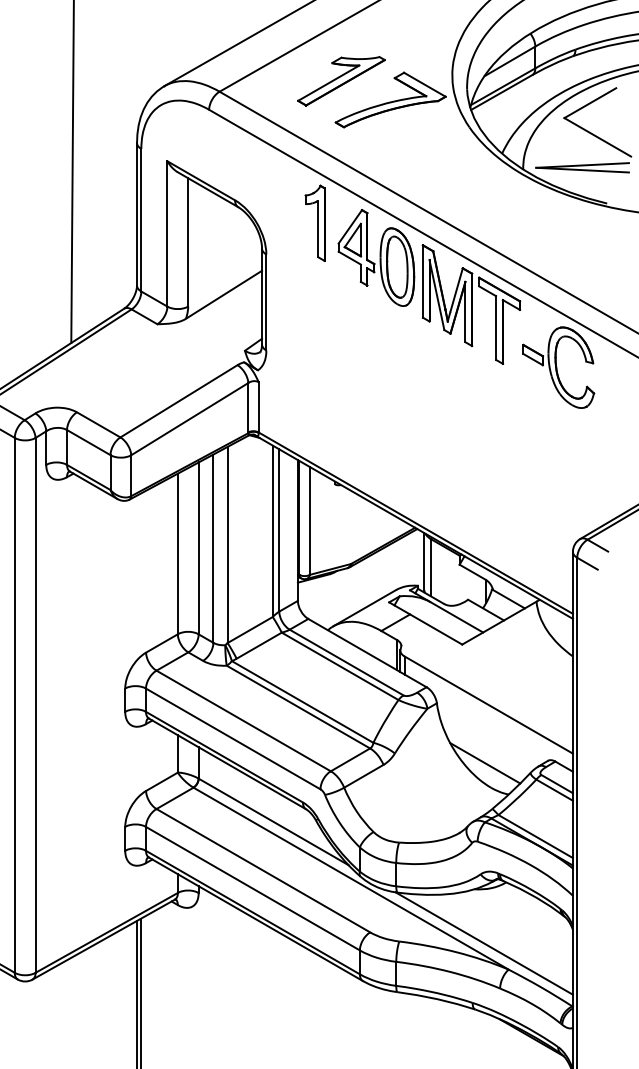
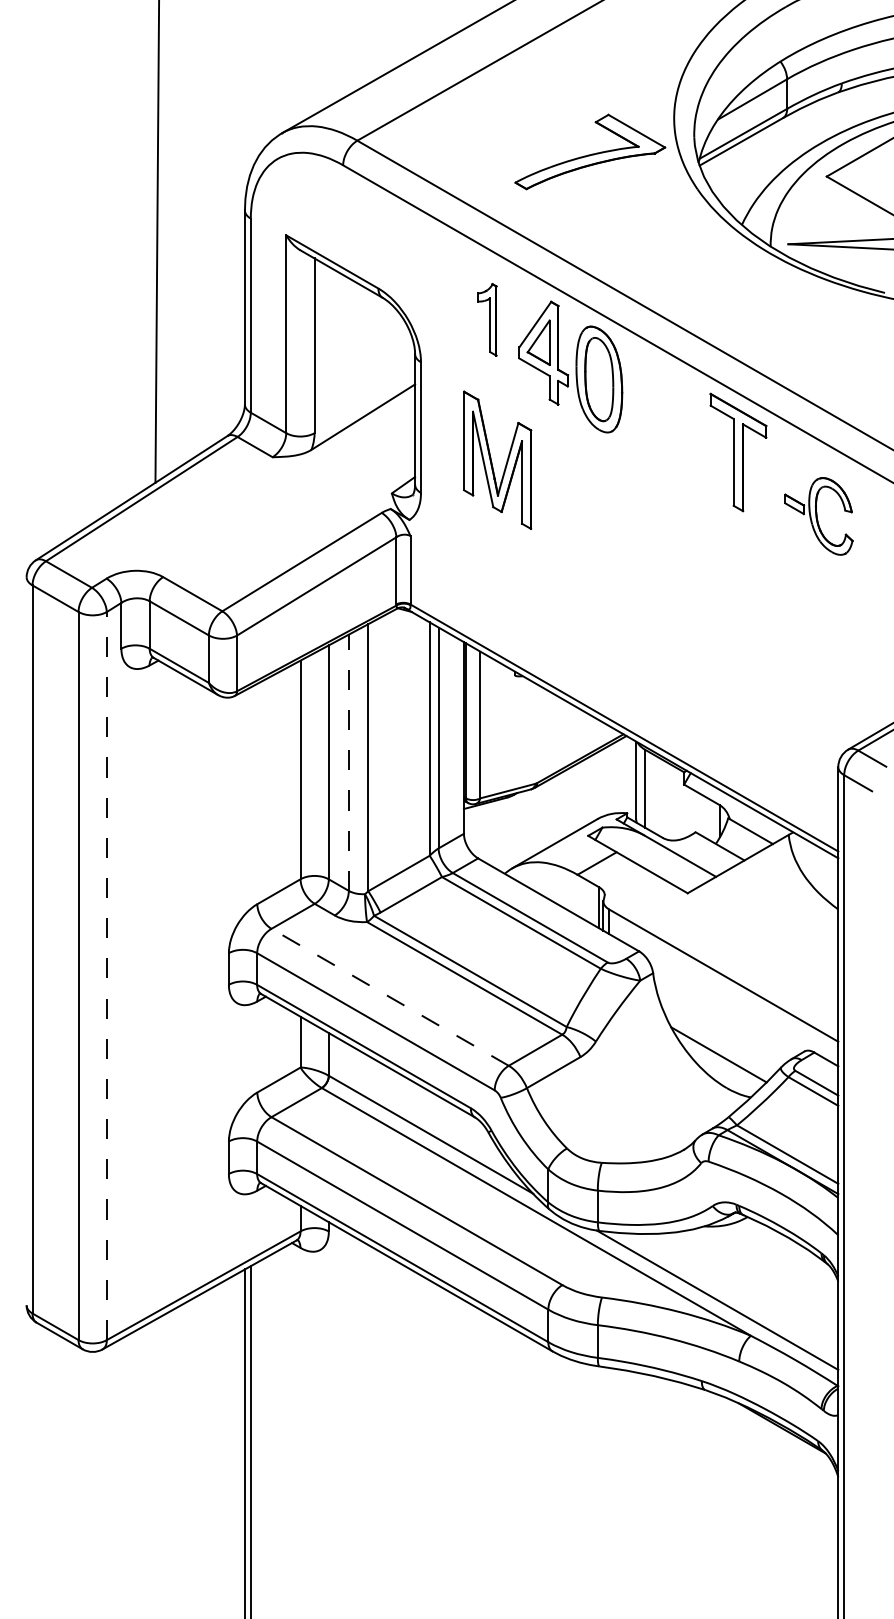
part: (341, 81) -> (523, 126), removed
part: (315, 223) -> (487, 319), size x0.7
part: (447, 295) -> (497, 459), moved
part: (558, 367) -> (818, 516), size x0.7
line: (213, 548) -> (348, 762), solid -> dashed
line: (35, 704) -> (106, 975), solid -> dashed
line: (243, 721) -> (390, 997), solid -> dashed

